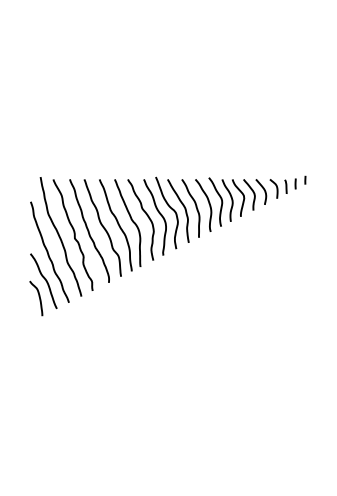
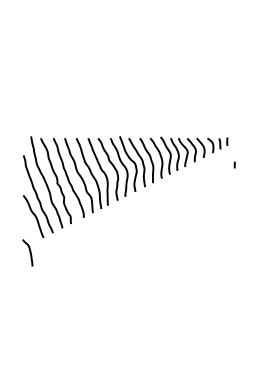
line: (305, 179) -> (234, 164), moved
curve: (38, 296) -> (29, 251), moved

